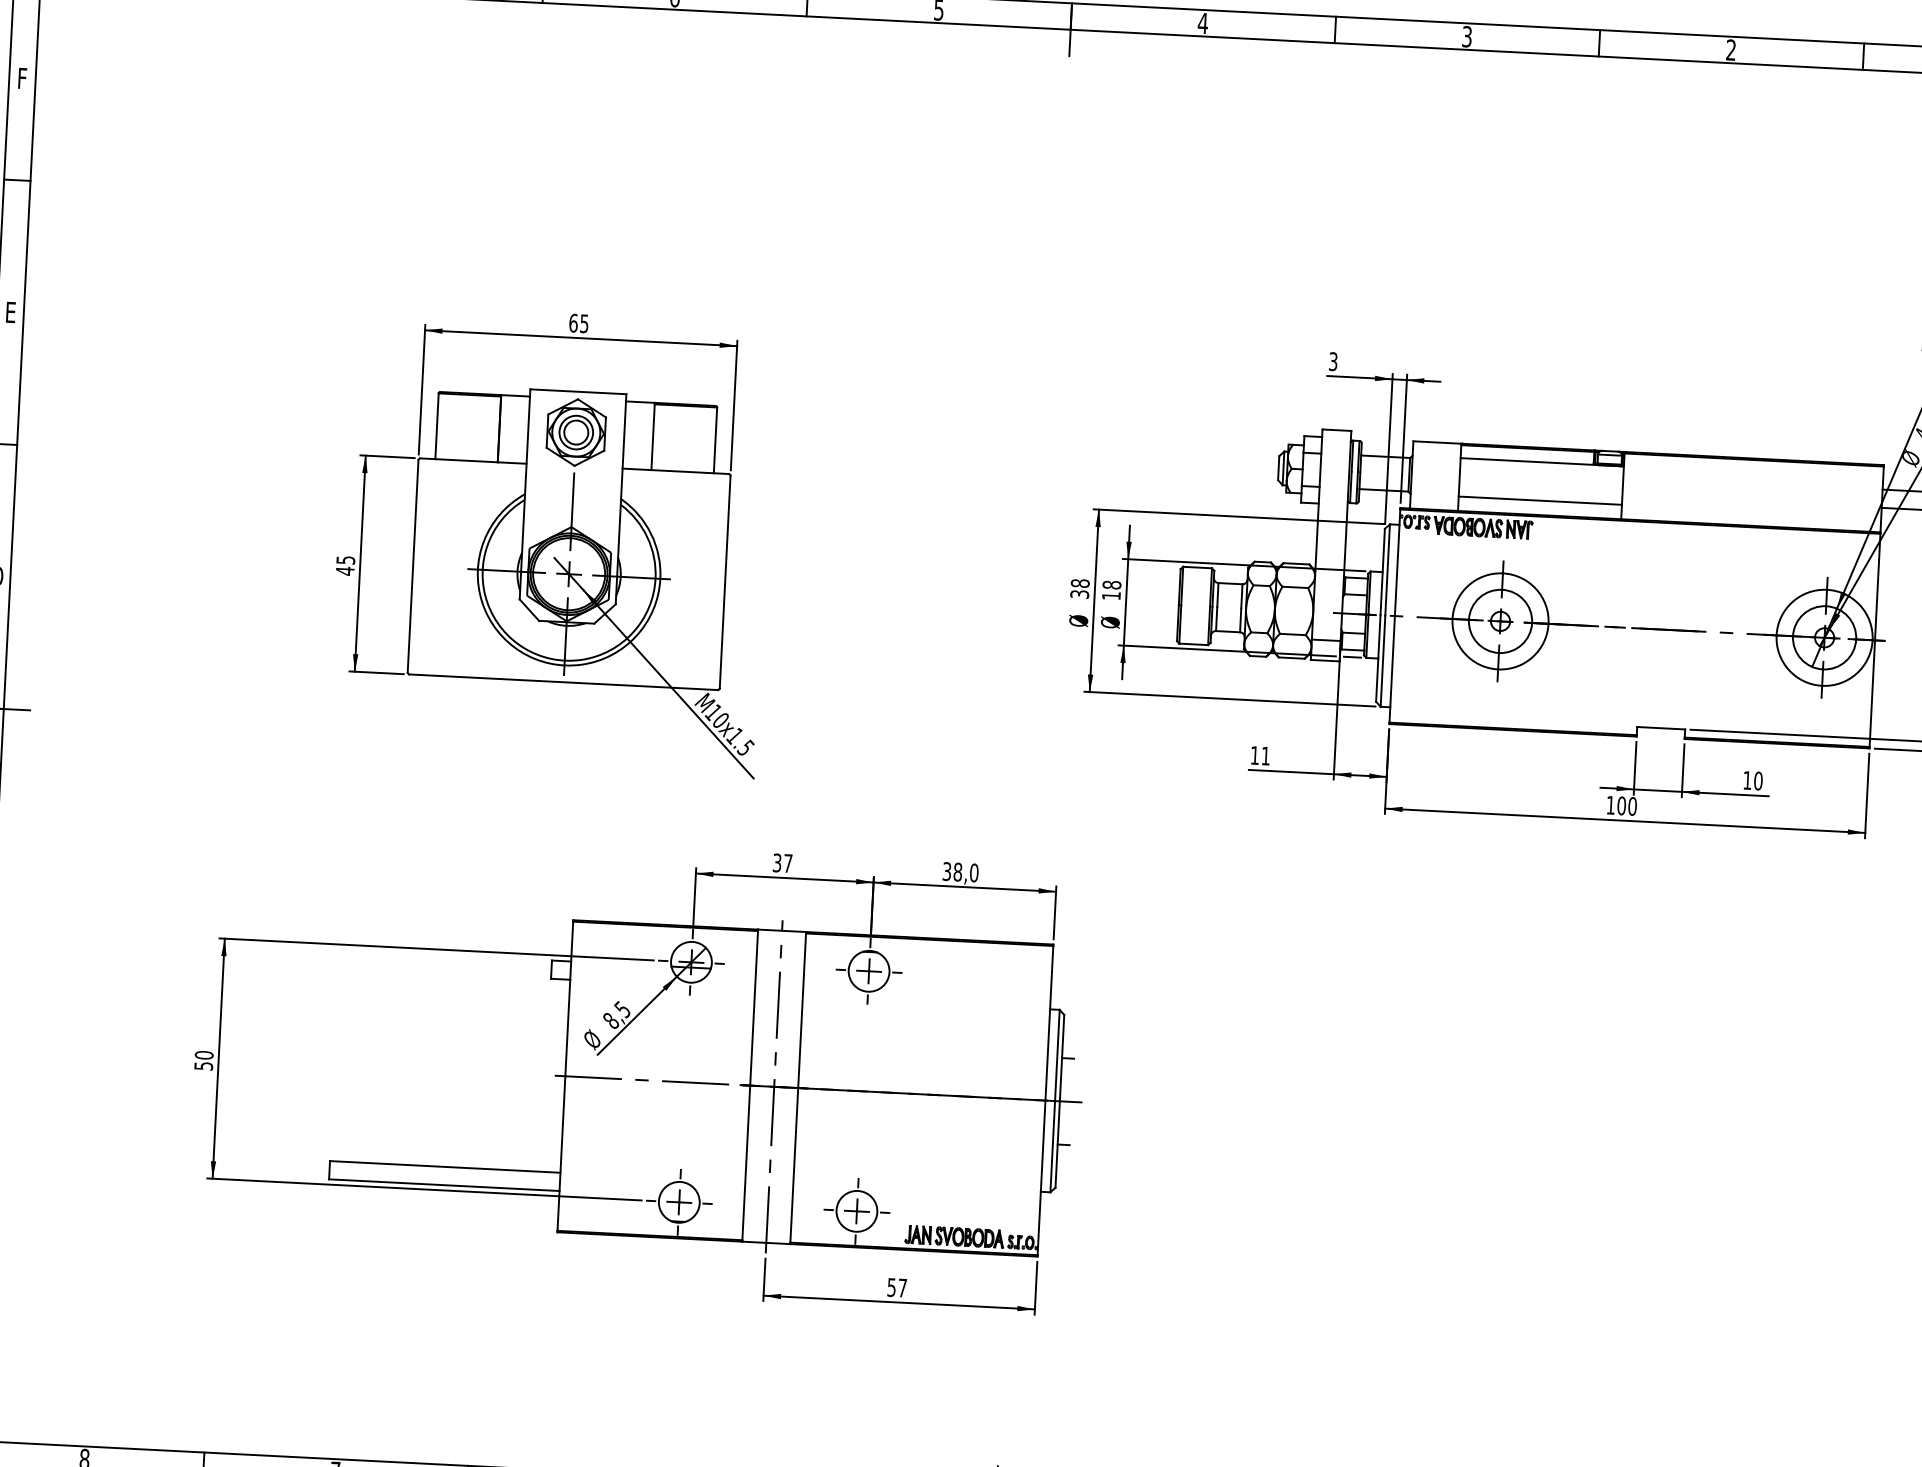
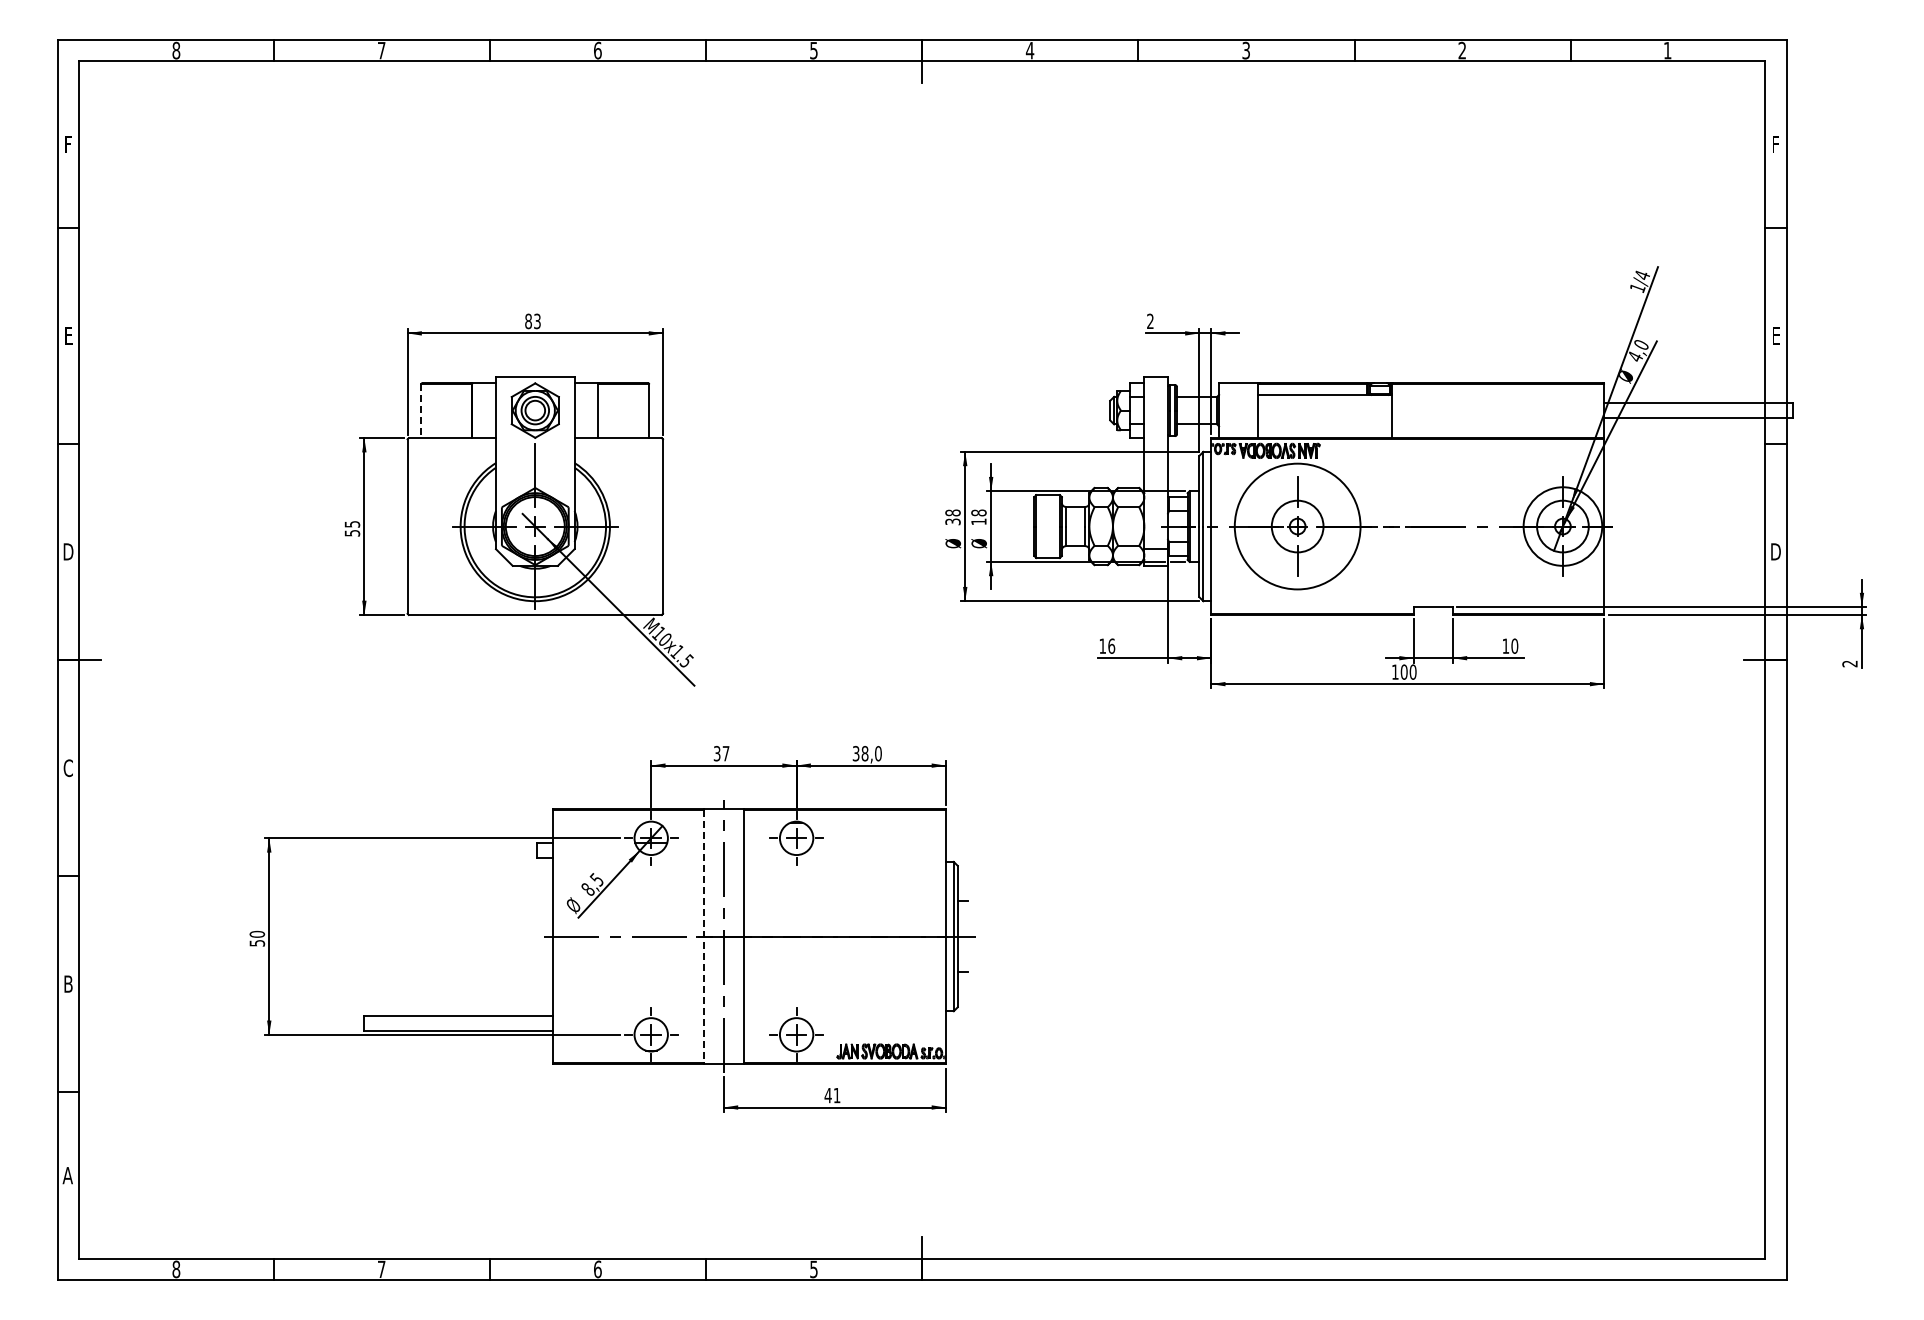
text: (578, 322) -> (532, 320), 65 -> 83
text: (1333, 361) -> (1150, 321), 3 -> 2
line: (437, 426) -> (421, 411), solid -> dashed
line: (1539, 500) -> (1324, 426), removed
text: (345, 570) -> (352, 532), 45 -> 55
circle: (1500, 621) -> (1297, 526), size x1.6
text: (1265, 755) -> (1111, 645), 11 -> 16
line: (750, 1085) -> (704, 936), solid -> dashed
text: (897, 1287) -> (832, 1095), 57 -> 41

